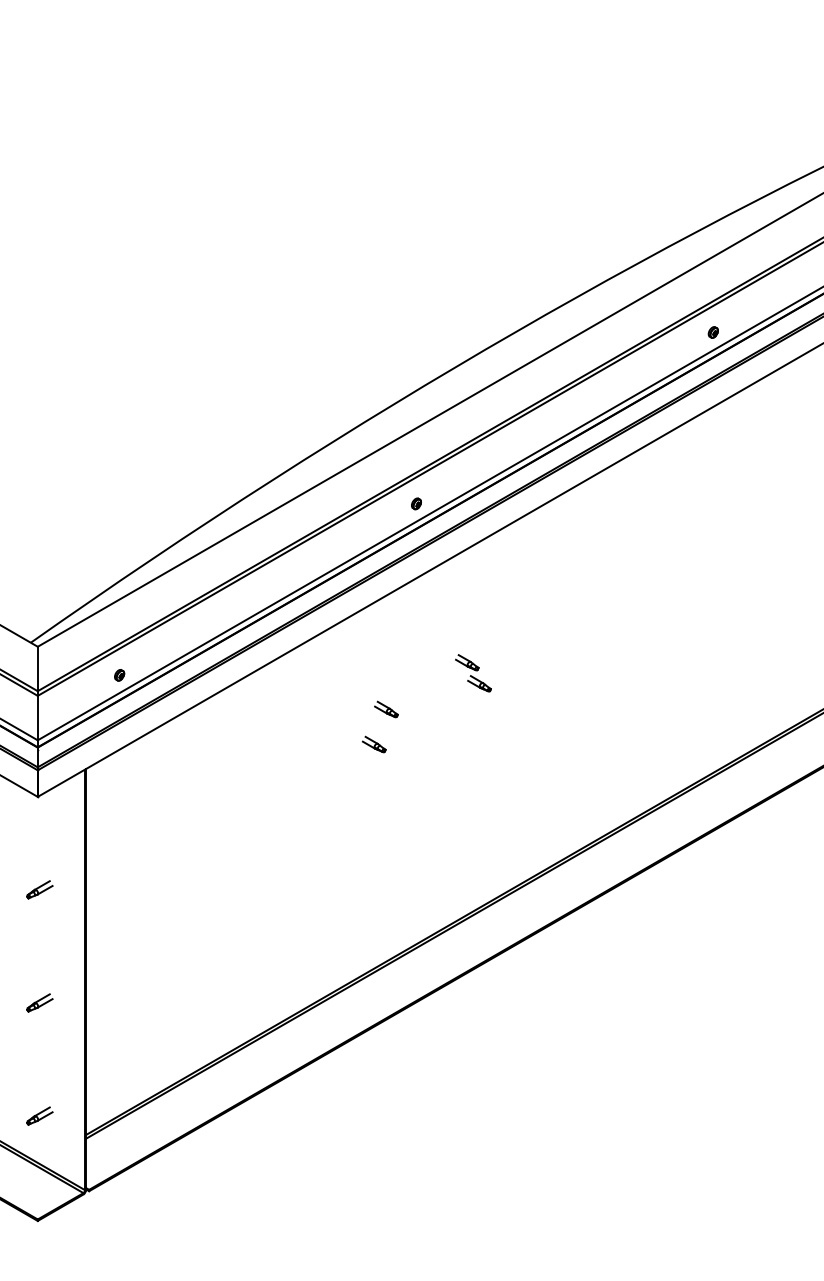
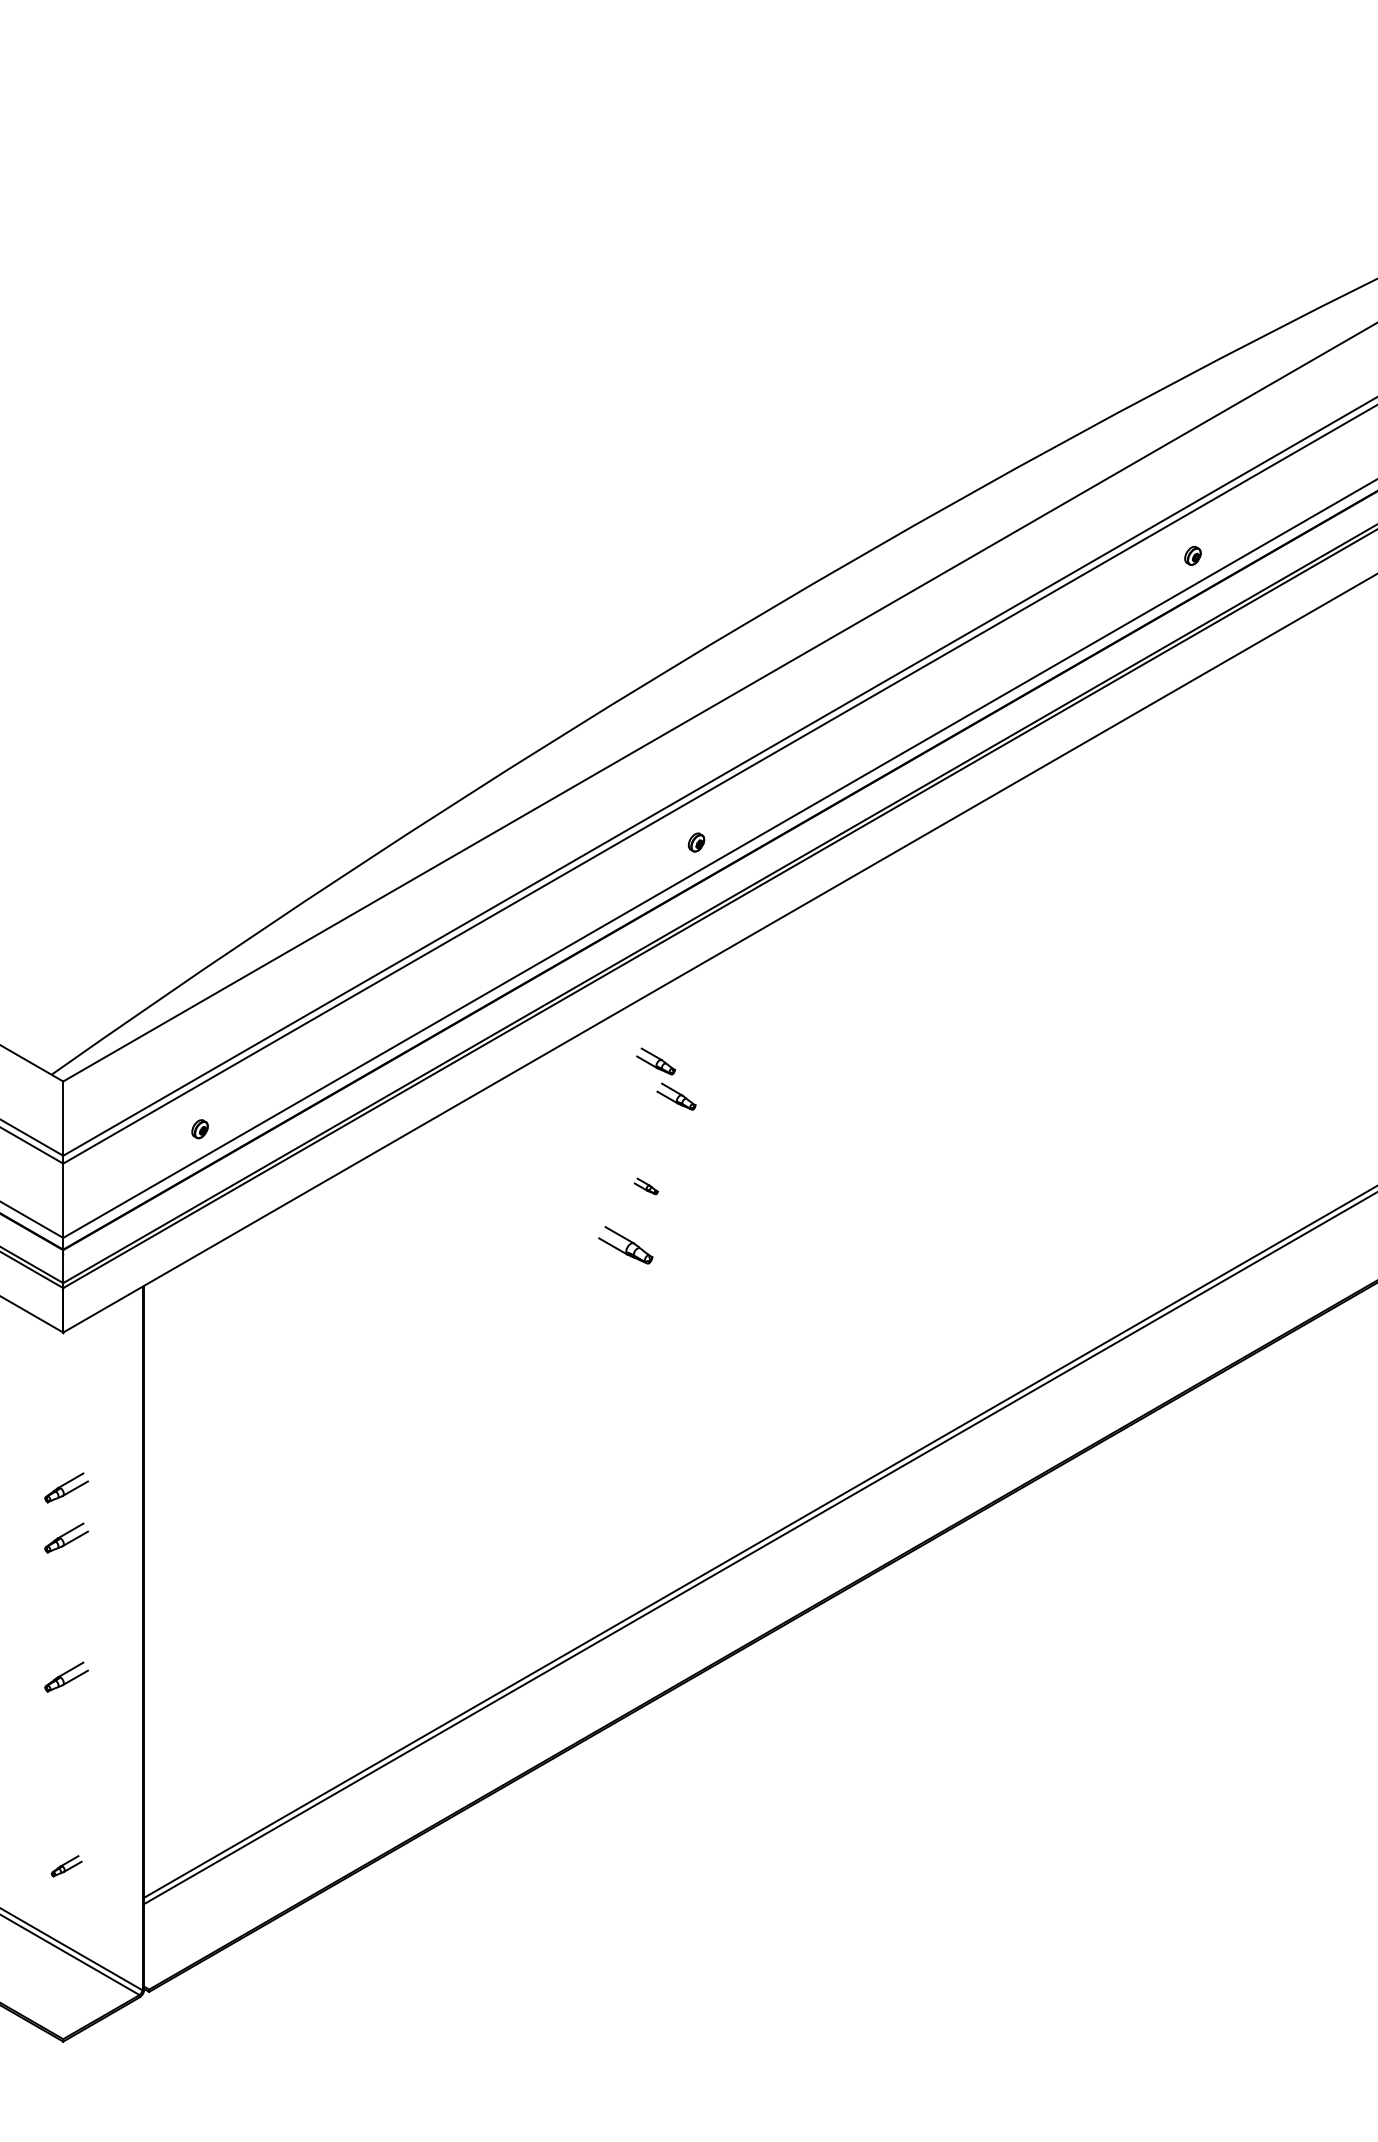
part: (473, 673) -> (666, 1079), moved
part: (386, 709) -> (646, 1186), size x0.6
part: (374, 744) -> (626, 1244), size x1.4
part: (39, 919) -> (66, 1537), added
part: (39, 1115) -> (66, 1865), size x0.7

